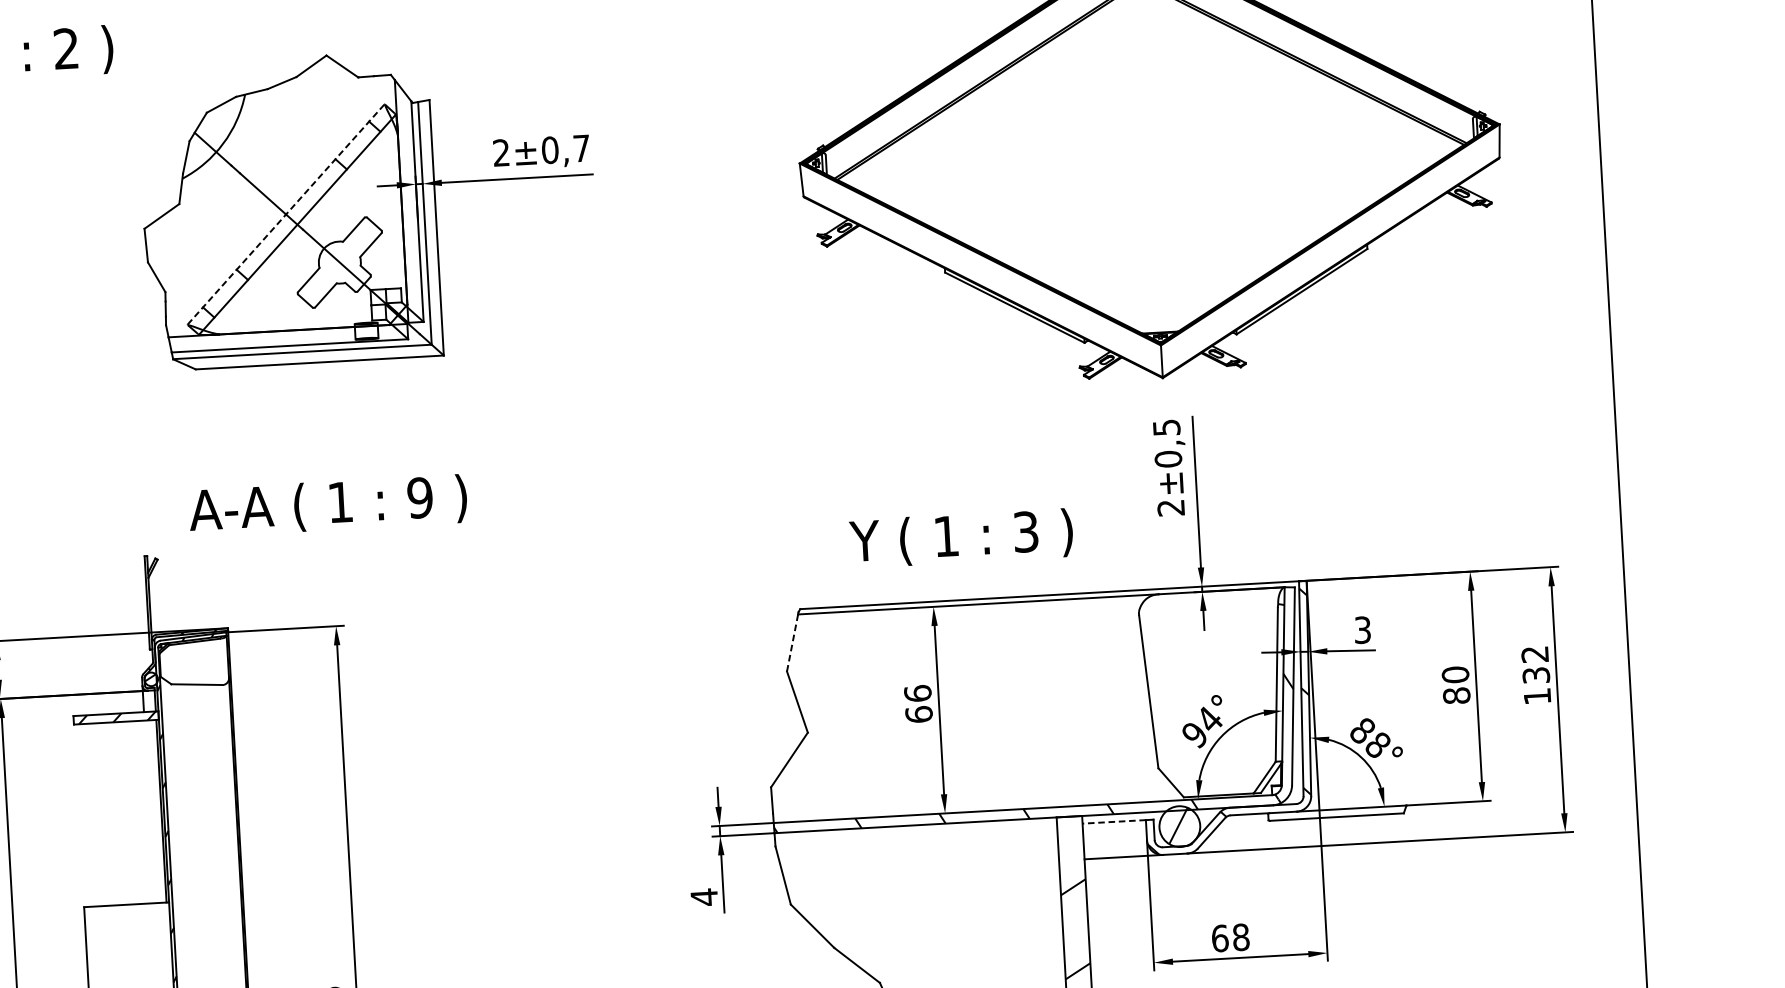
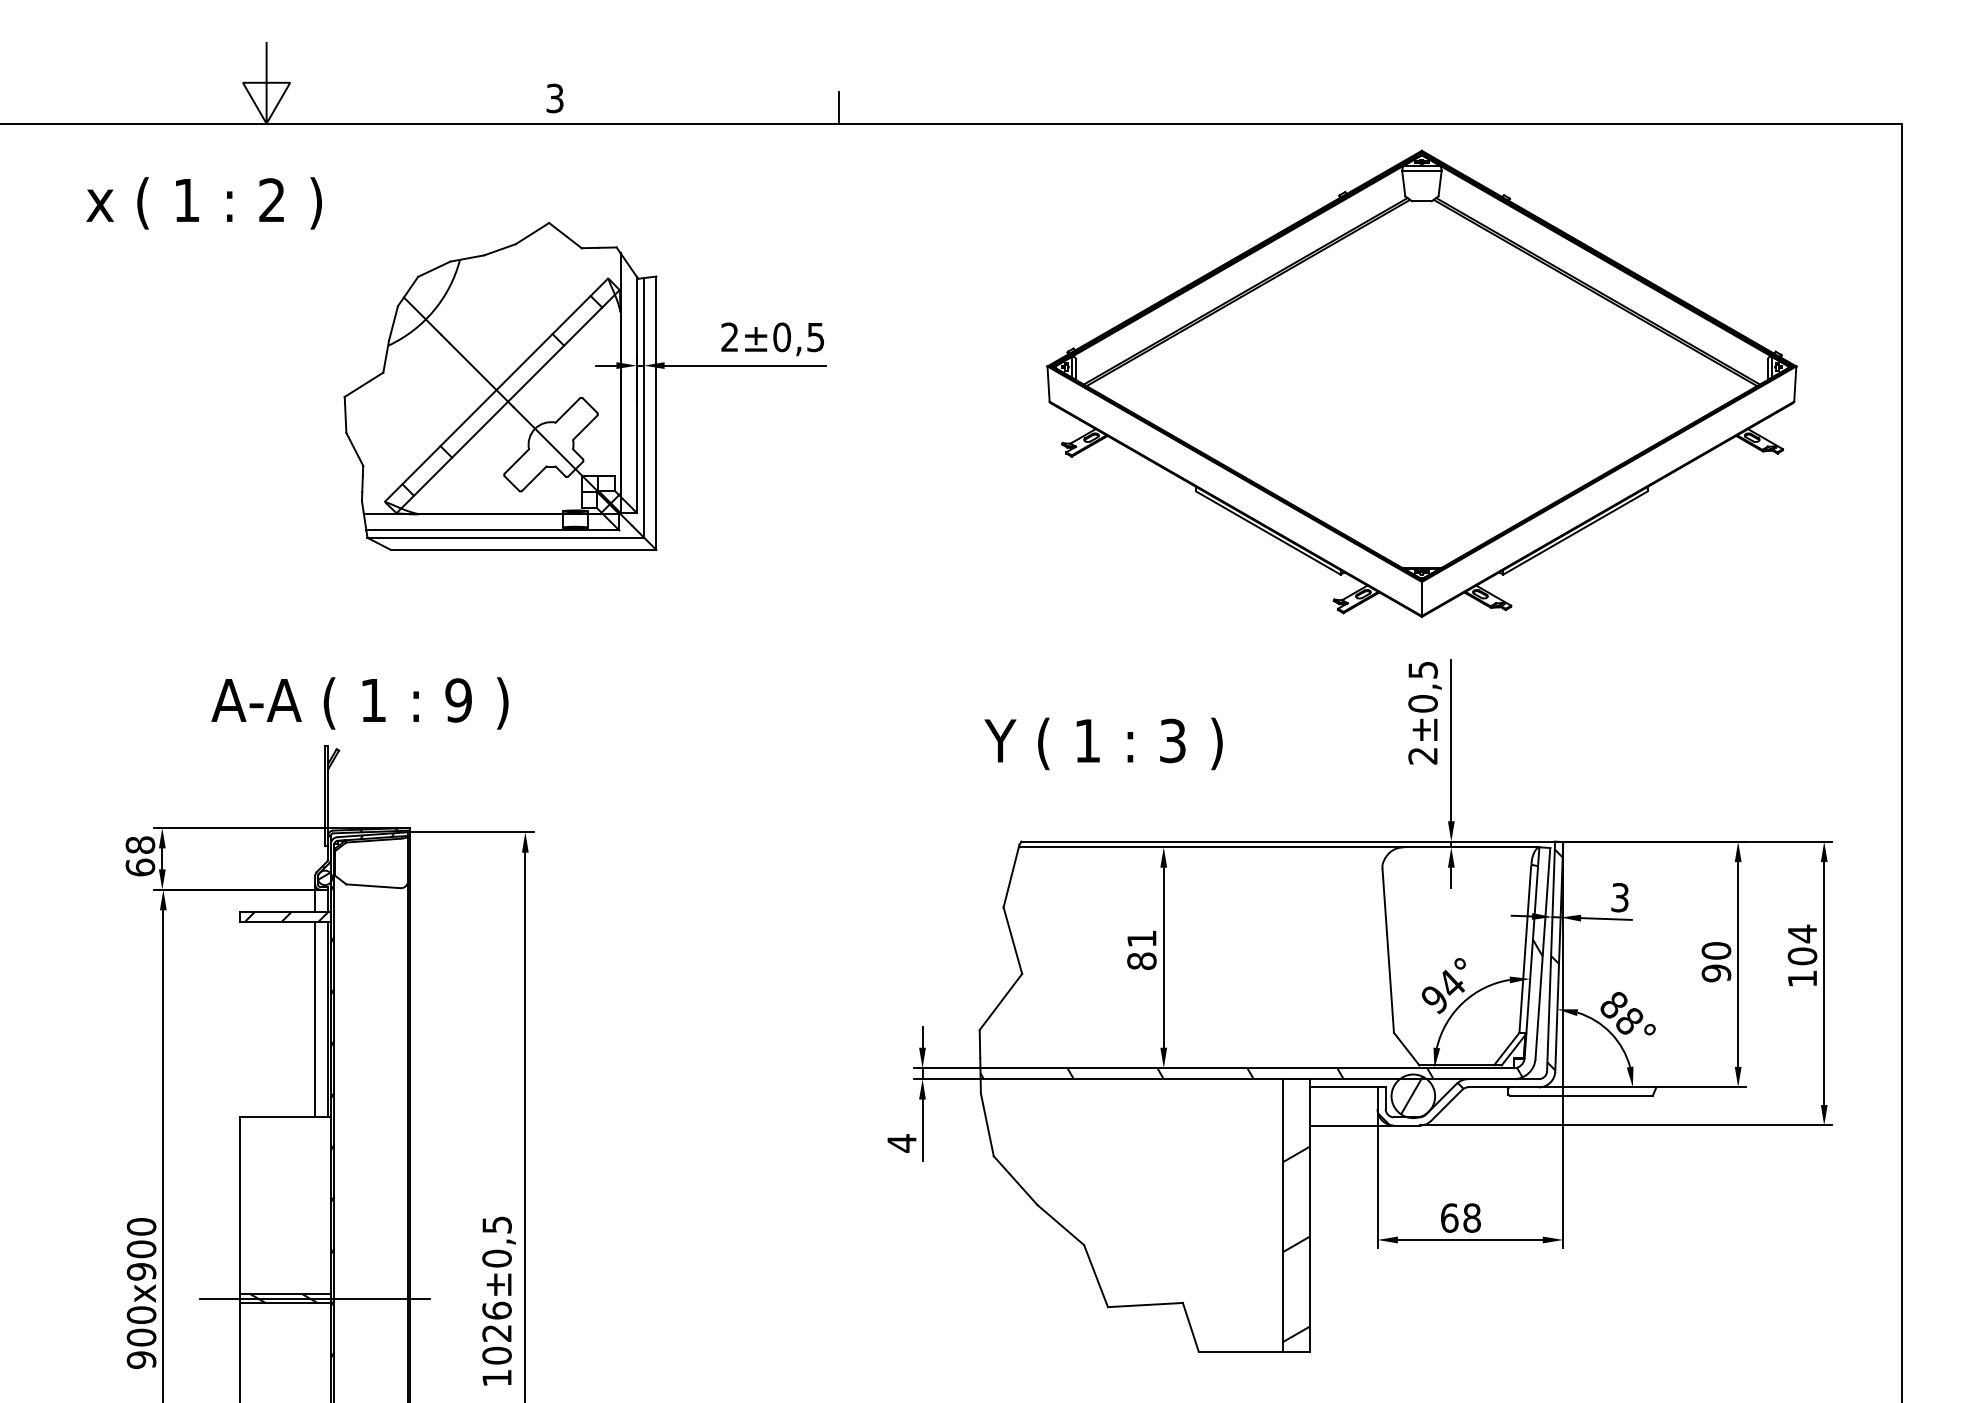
text: (581, 148) -> (815, 337), ±0,7 -> ±0,5
line: (286, 214) -> (496, 390), dashed -> solid
text: (327, 505) -> (359, 703), moved
text: (961, 538) -> (1103, 743), moved
line: (792, 642) -> (1011, 876), dashed -> solid
text: (1535, 664) -> (1802, 944), 132 -> 104
text: (1456, 695) -> (1716, 973), 80 -> 90
text: (918, 703) -> (1141, 949), 66 -> 81
line: (149, 811) -> (315, 1018), added
line: (1114, 822) -> (1343, 1087), dashed -> solid

